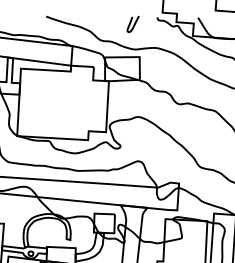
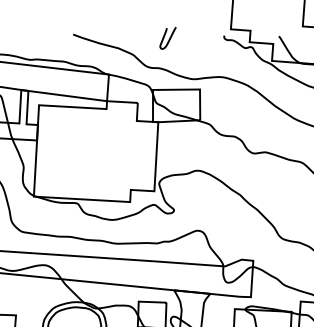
curve: (131, 22) -> (165, 35), moved

